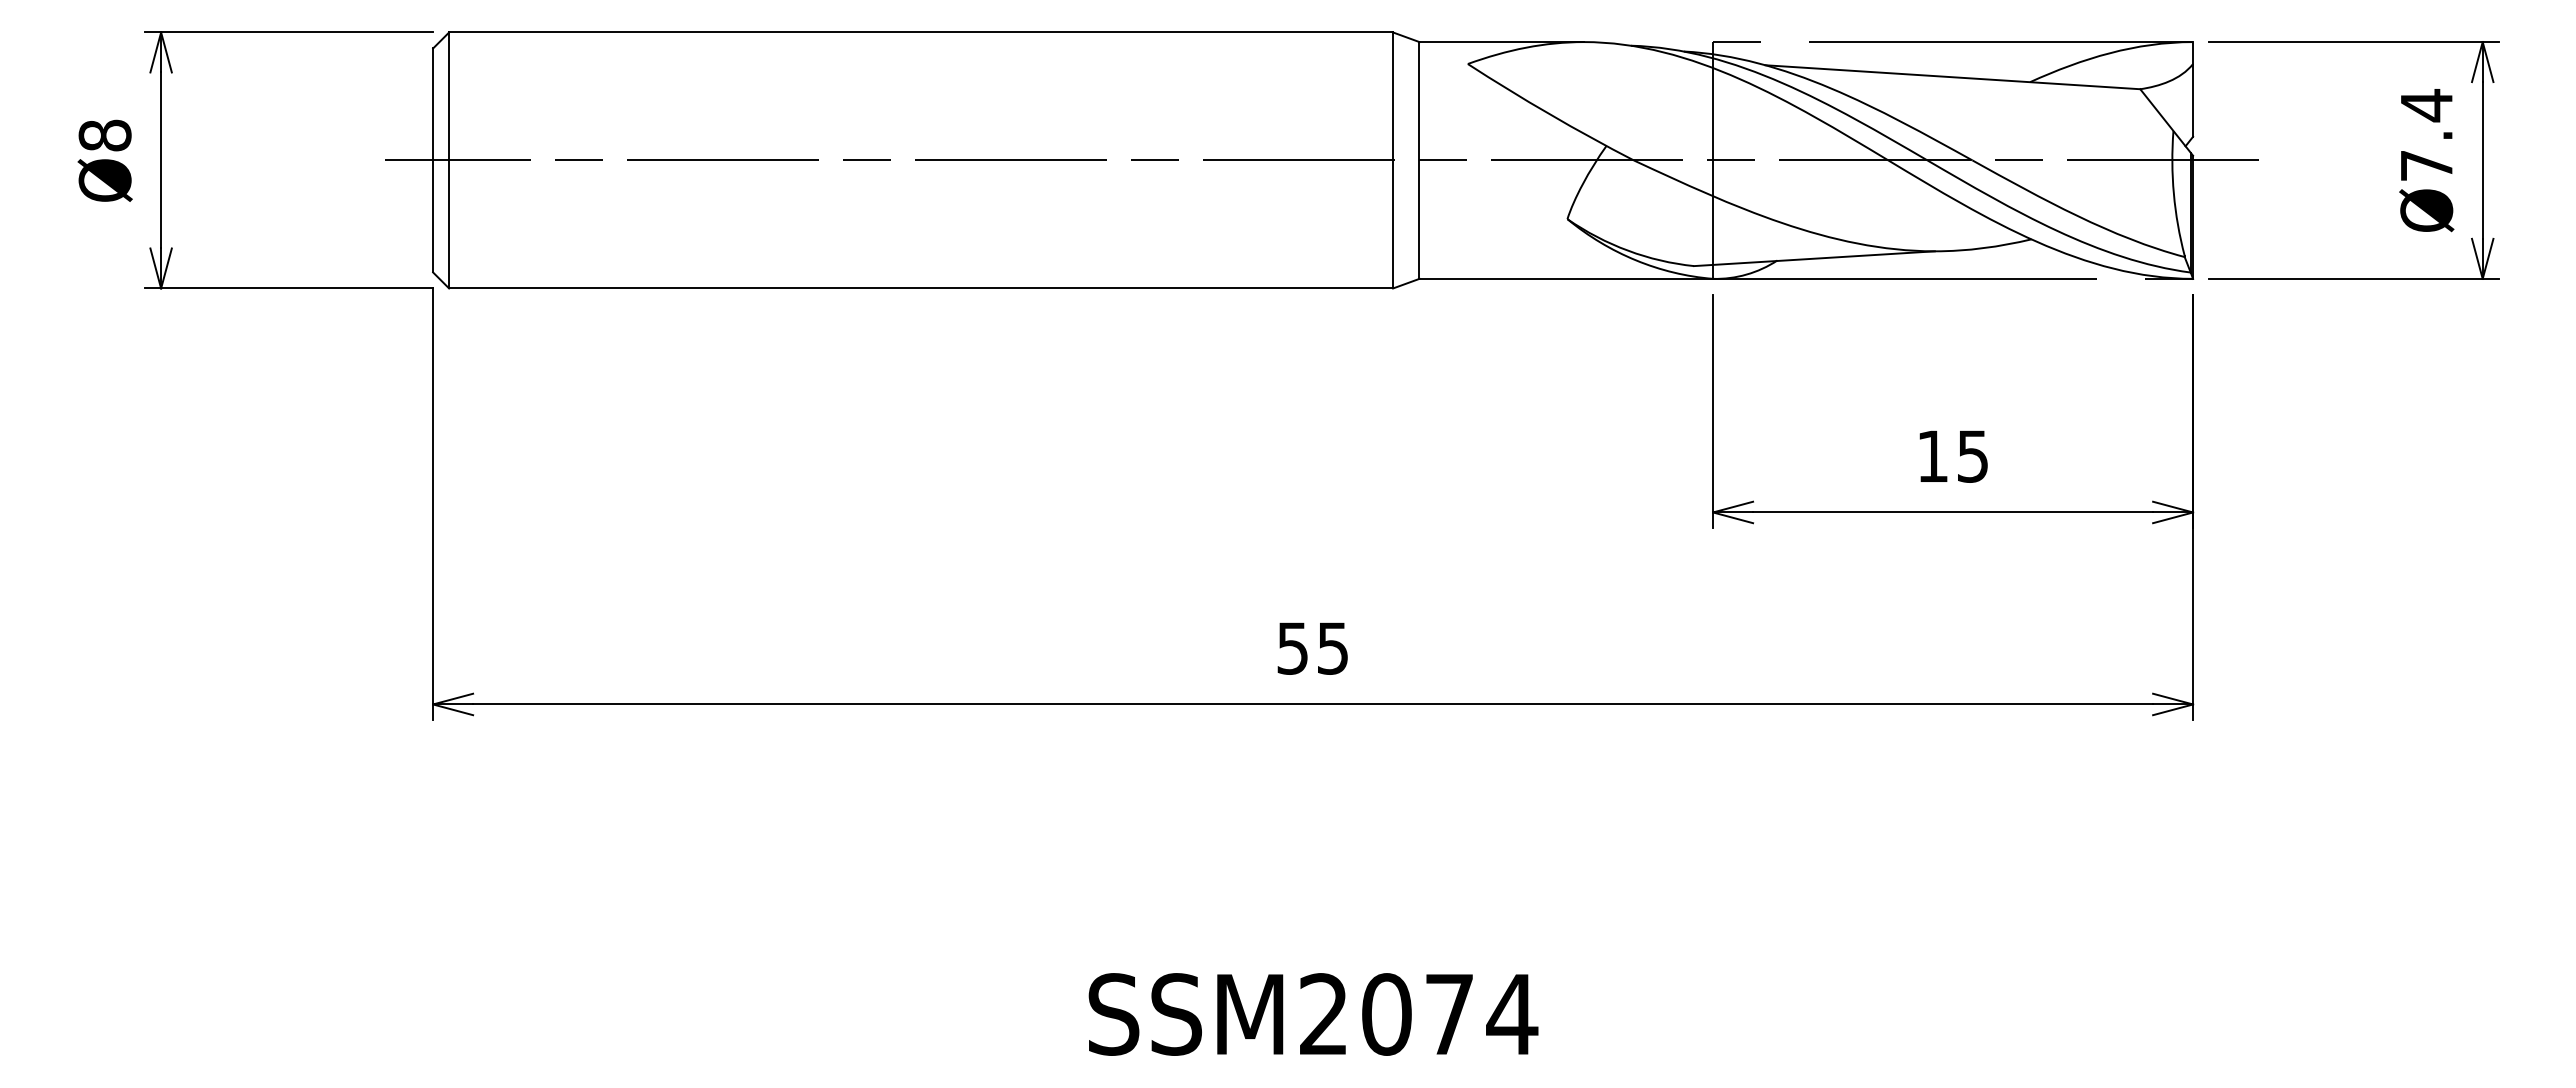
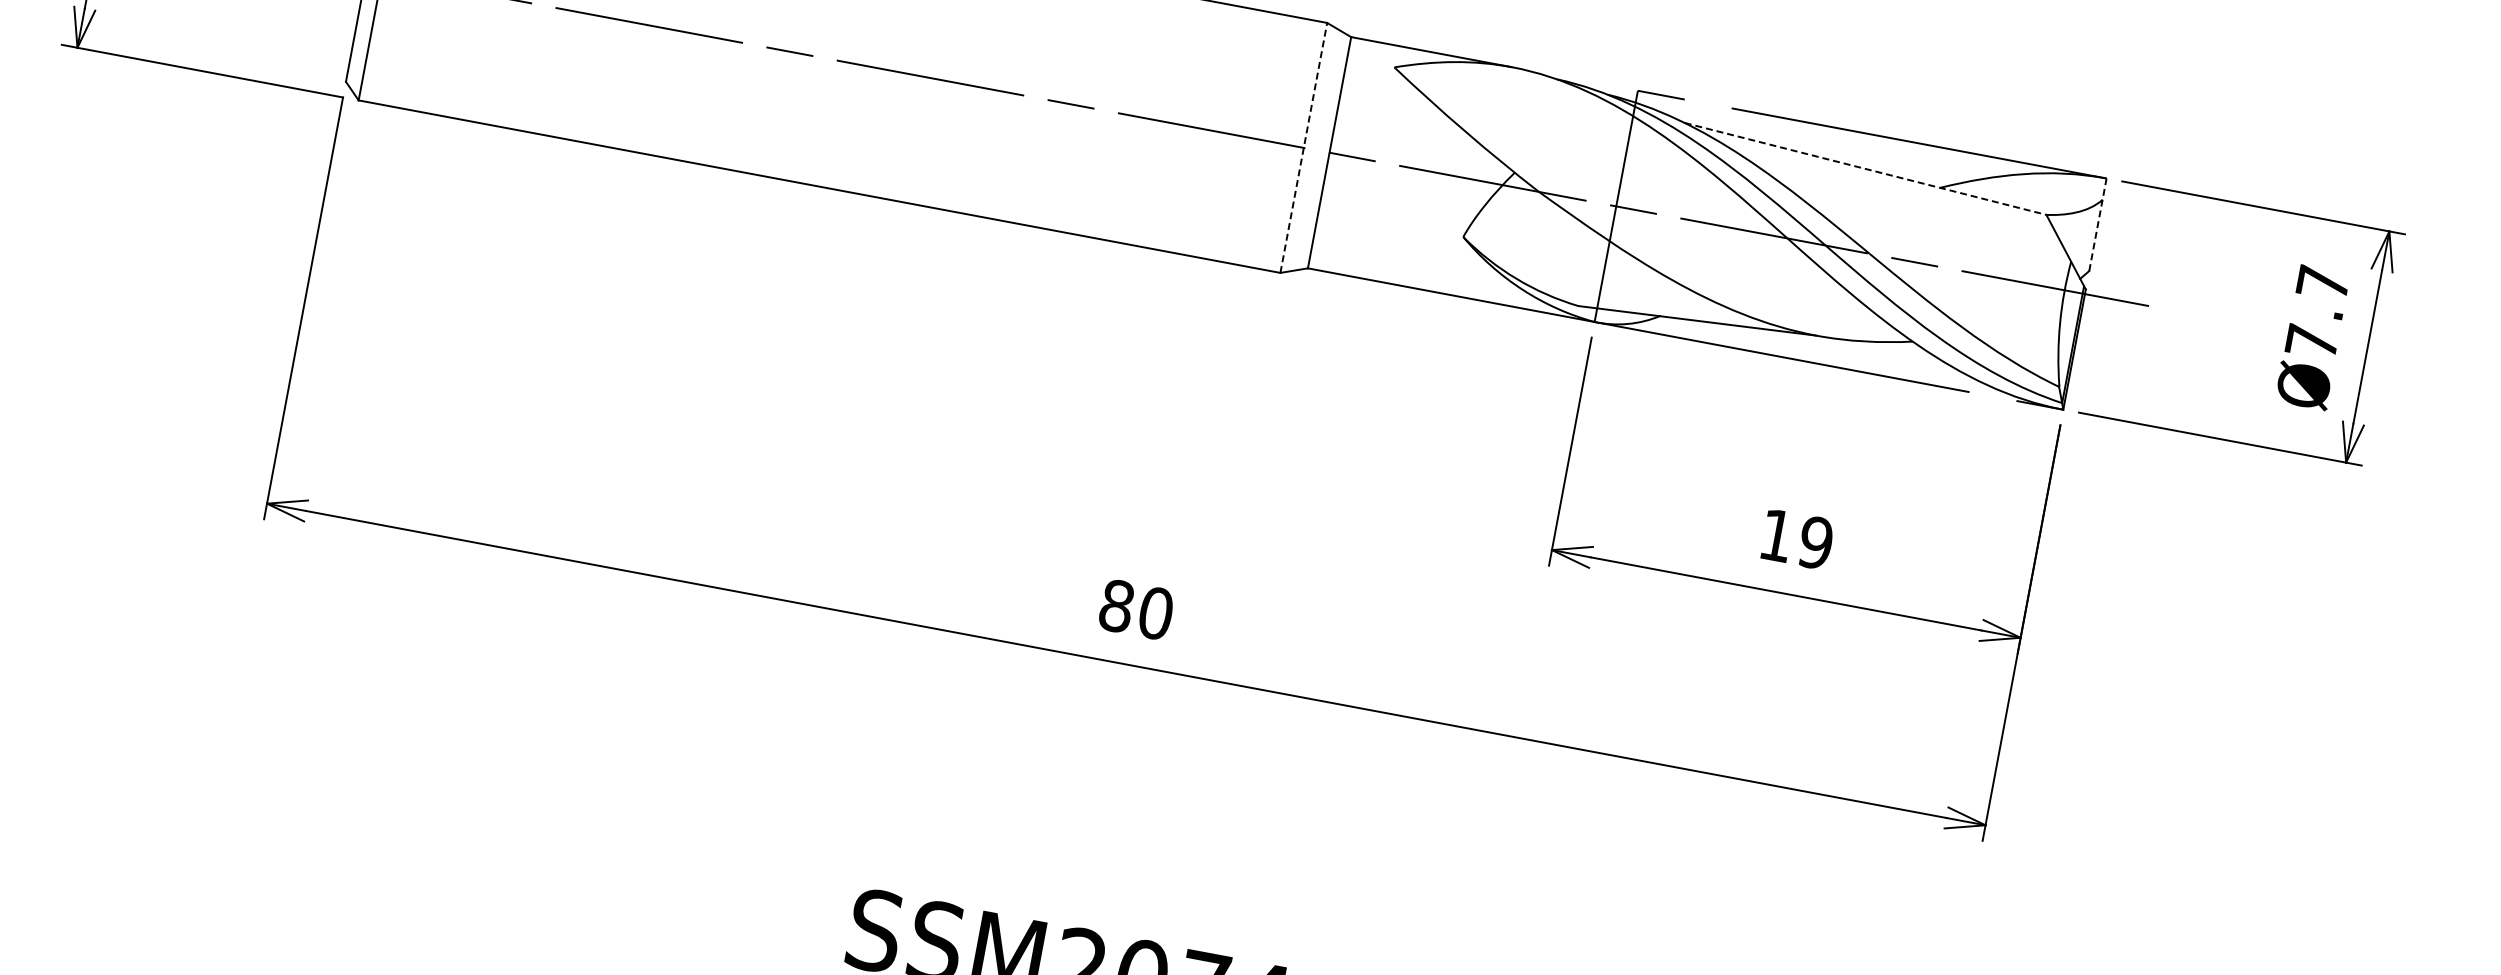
line: (1952, 77) -> (1865, 169), solid -> dashed
line: (2193, 88) -> (2098, 223), solid -> dashed
text: (2426, 105) -> (2322, 283), Ø7.4 -> Ø7.7
line: (1393, 160) -> (1304, 148), solid -> dashed
text: (1972, 456) -> (1815, 542), 15 -> 19
text: (1313, 648) -> (1136, 609), 55 -> 80

